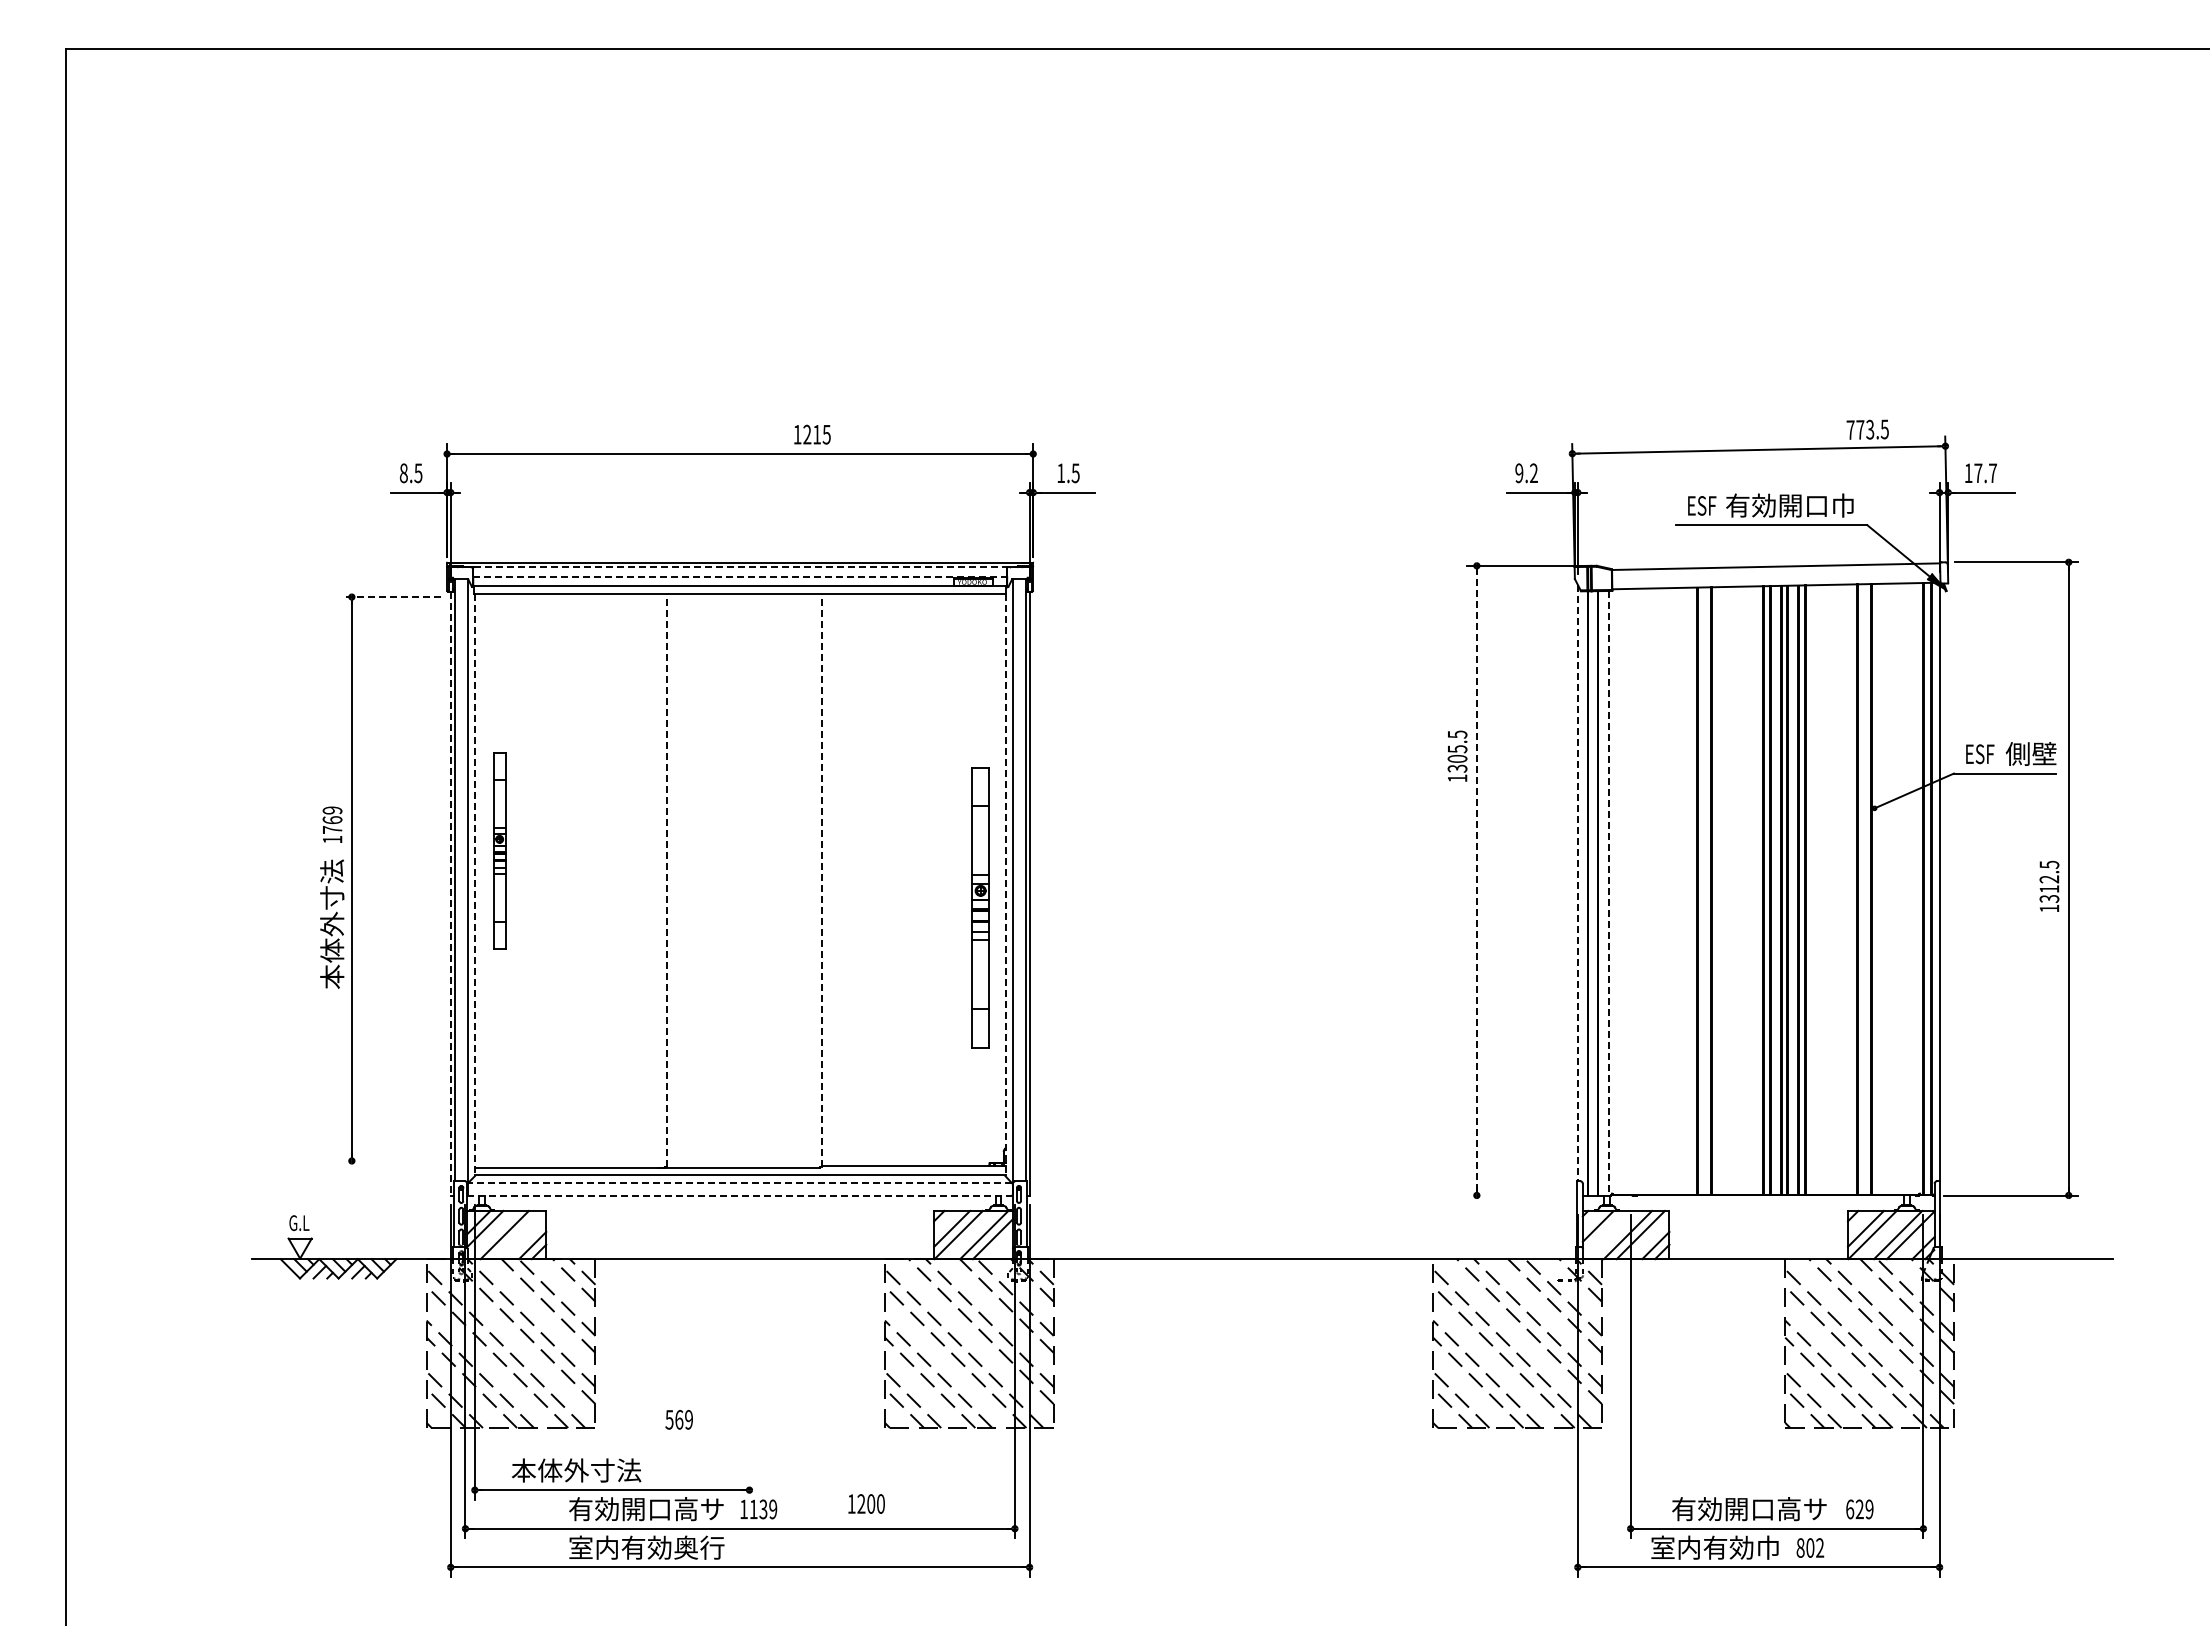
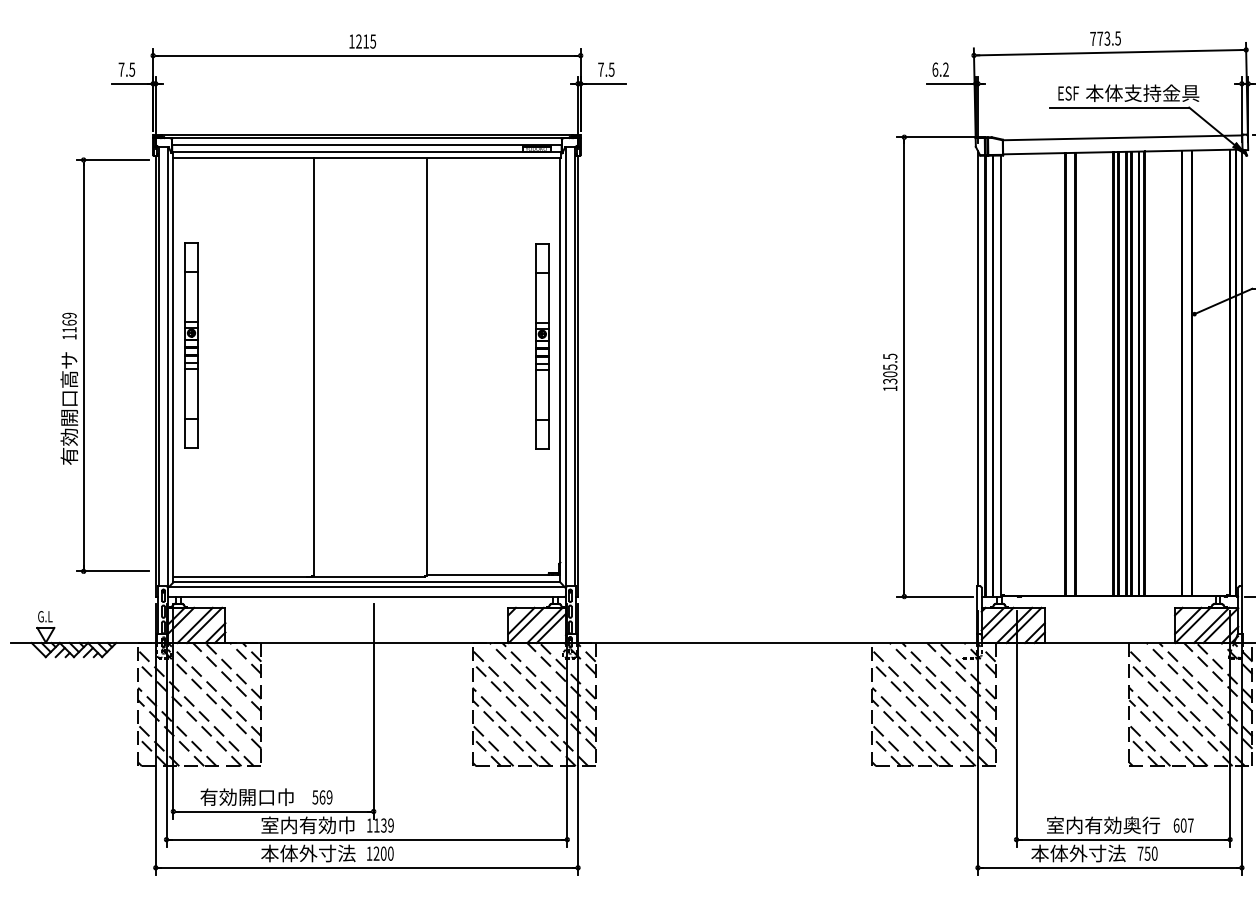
text: (1867, 429) -> (1105, 38), moved
text: (812, 434) -> (362, 41), moved
text: (1061, 472) -> (601, 69), 1.5 -> 7.5
text: (403, 473) -> (121, 69), 8.5 -> 7.5
text: (1519, 473) -> (935, 69), 9.2 -> 6.2
text: (1803, 505) -> (1142, 93), 有効開口巾 -> 本体支持金具
line: (739, 567) -> (366, 138), dashed -> solid
line: (740, 576) -> (367, 145), dashed -> solid
line: (391, 597) -> (112, 160), dashed -> solid
text: (1457, 755) -> (890, 371), moved
text: (332, 829) -> (69, 329), 1769 -> 1169
part: (499, 850) -> (191, 344), size x1.43
line: (667, 880) -> (313, 366), dashed -> solid
line: (822, 880) -> (426, 366), dashed -> solid
line: (1476, 880) -> (904, 366), dashed -> solid
line: (1577, 883) -> (977, 368), dashed -> solid
line: (474, 885) -> (173, 370), dashed -> solid
line: (1005, 885) -> (560, 370), dashed -> solid
line: (1608, 893) -> (1000, 376), dashed -> solid
line: (450, 894) -> (155, 376), dashed -> solid
part: (980, 907) -> (542, 346), moved
text: (332, 937) -> (69, 408), 本体外寸法 -> 有効開口高サ
line: (391, 1161) -> (112, 571), added
line: (740, 1182) -> (367, 587), dashed -> solid
line: (740, 1195) -> (367, 596), dashed -> solid
line: (1518, 1195) -> (934, 596), added
line: (1604, 1232) -> (997, 623), added
line: (517, 1234) -> (204, 625), added
line: (749, 1352) -> (373, 711), added
text: (678, 1419) -> (321, 797), moved
text: (576, 1470) -> (247, 797), 本体外寸法 -> 有効開口巾
text: (866, 1503) -> (380, 853), moved
text: (646, 1509) -> (298, 825), 有効開口高サ -> 室内有効巾
text: (1749, 1509) -> (1103, 825), 有効開口高サ -> 室内有効奥行
text: (1864, 1509) -> (1187, 825), 629 -> 607
text: (646, 1547) -> (298, 853), 室内有効奥行 -> 本体外寸法
text: (1715, 1547) -> (1078, 853), 室内有効巾 -> 本体外寸法
text: (1810, 1547) -> (1147, 853), 802 -> 750

